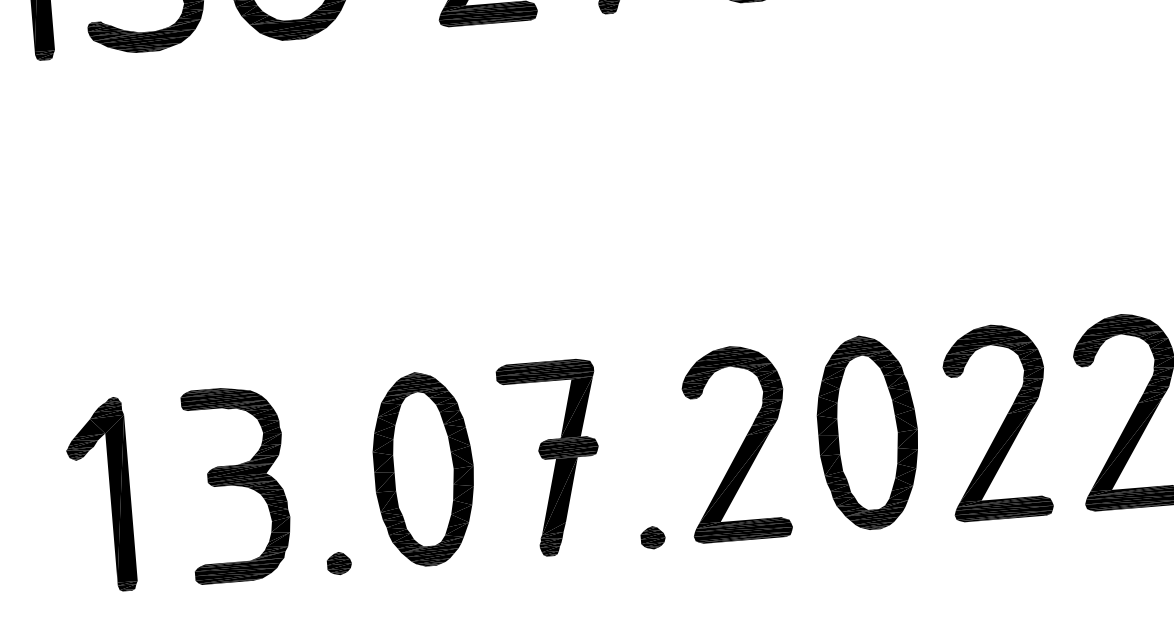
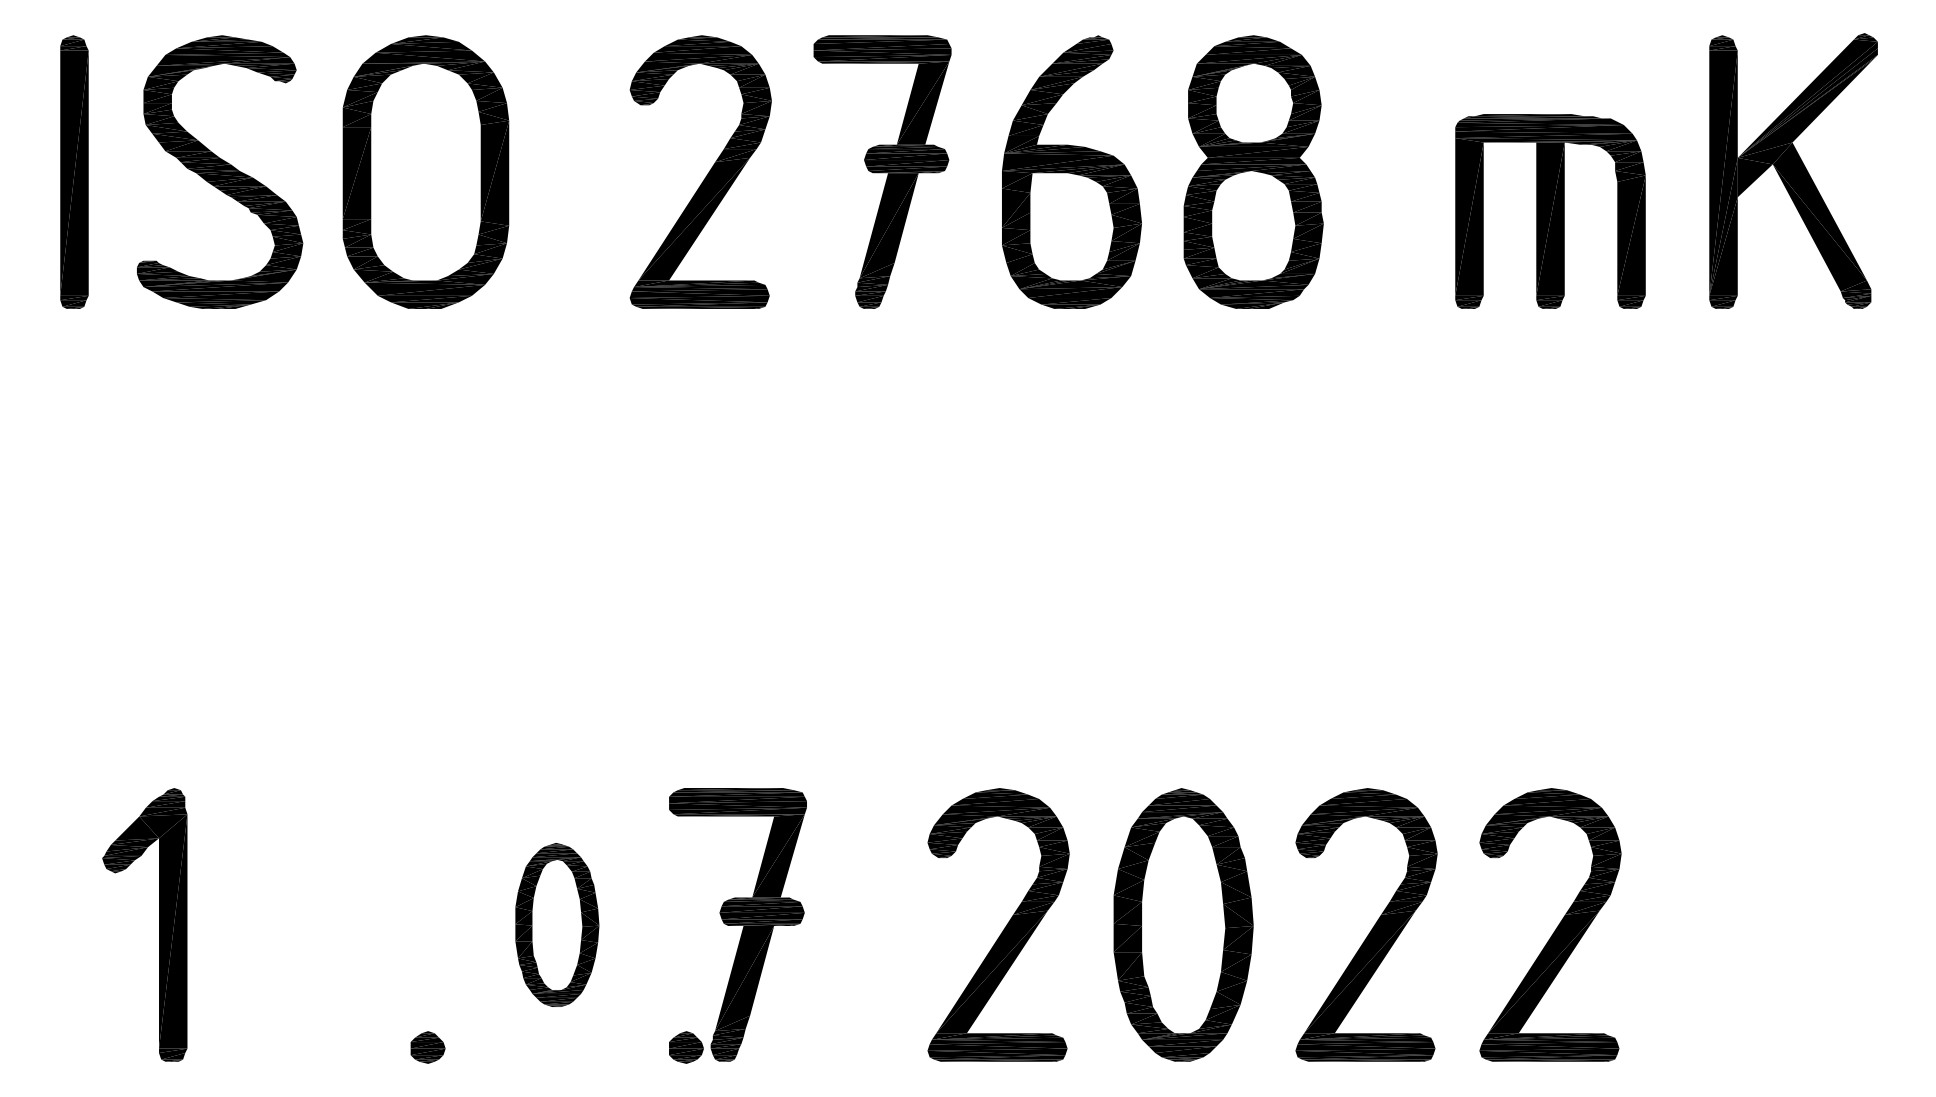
part: (424, 468) -> (557, 924), size x0.6
part: (237, 484) -> (294, 924), removed
part: (110, 494) -> (159, 924), moved
part: (653, 537) -> (686, 1047), moved

